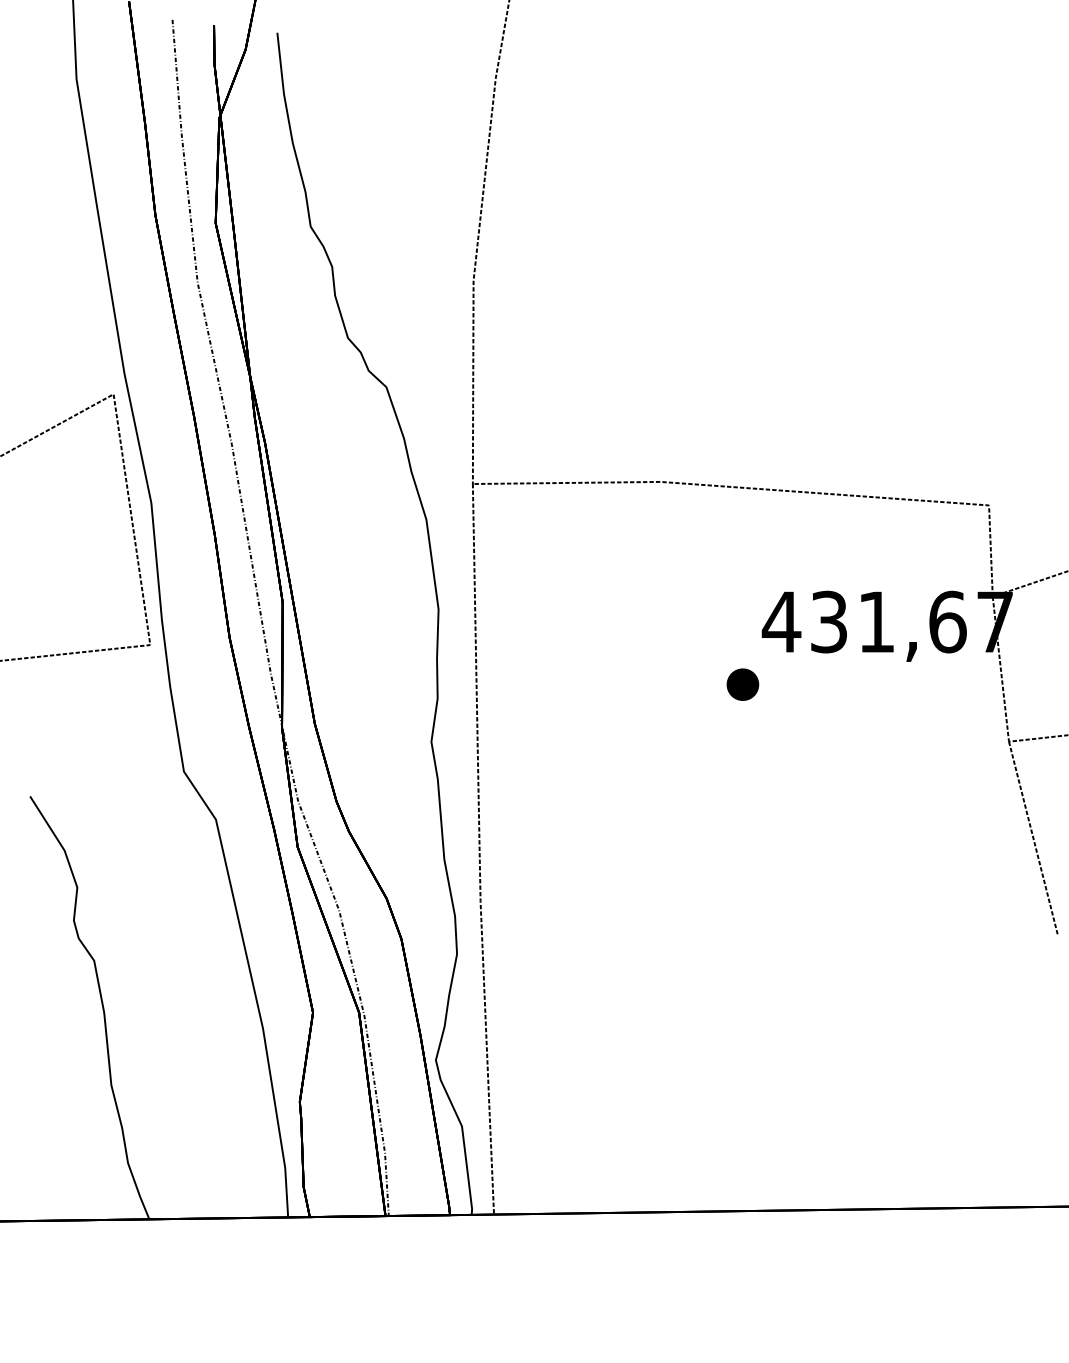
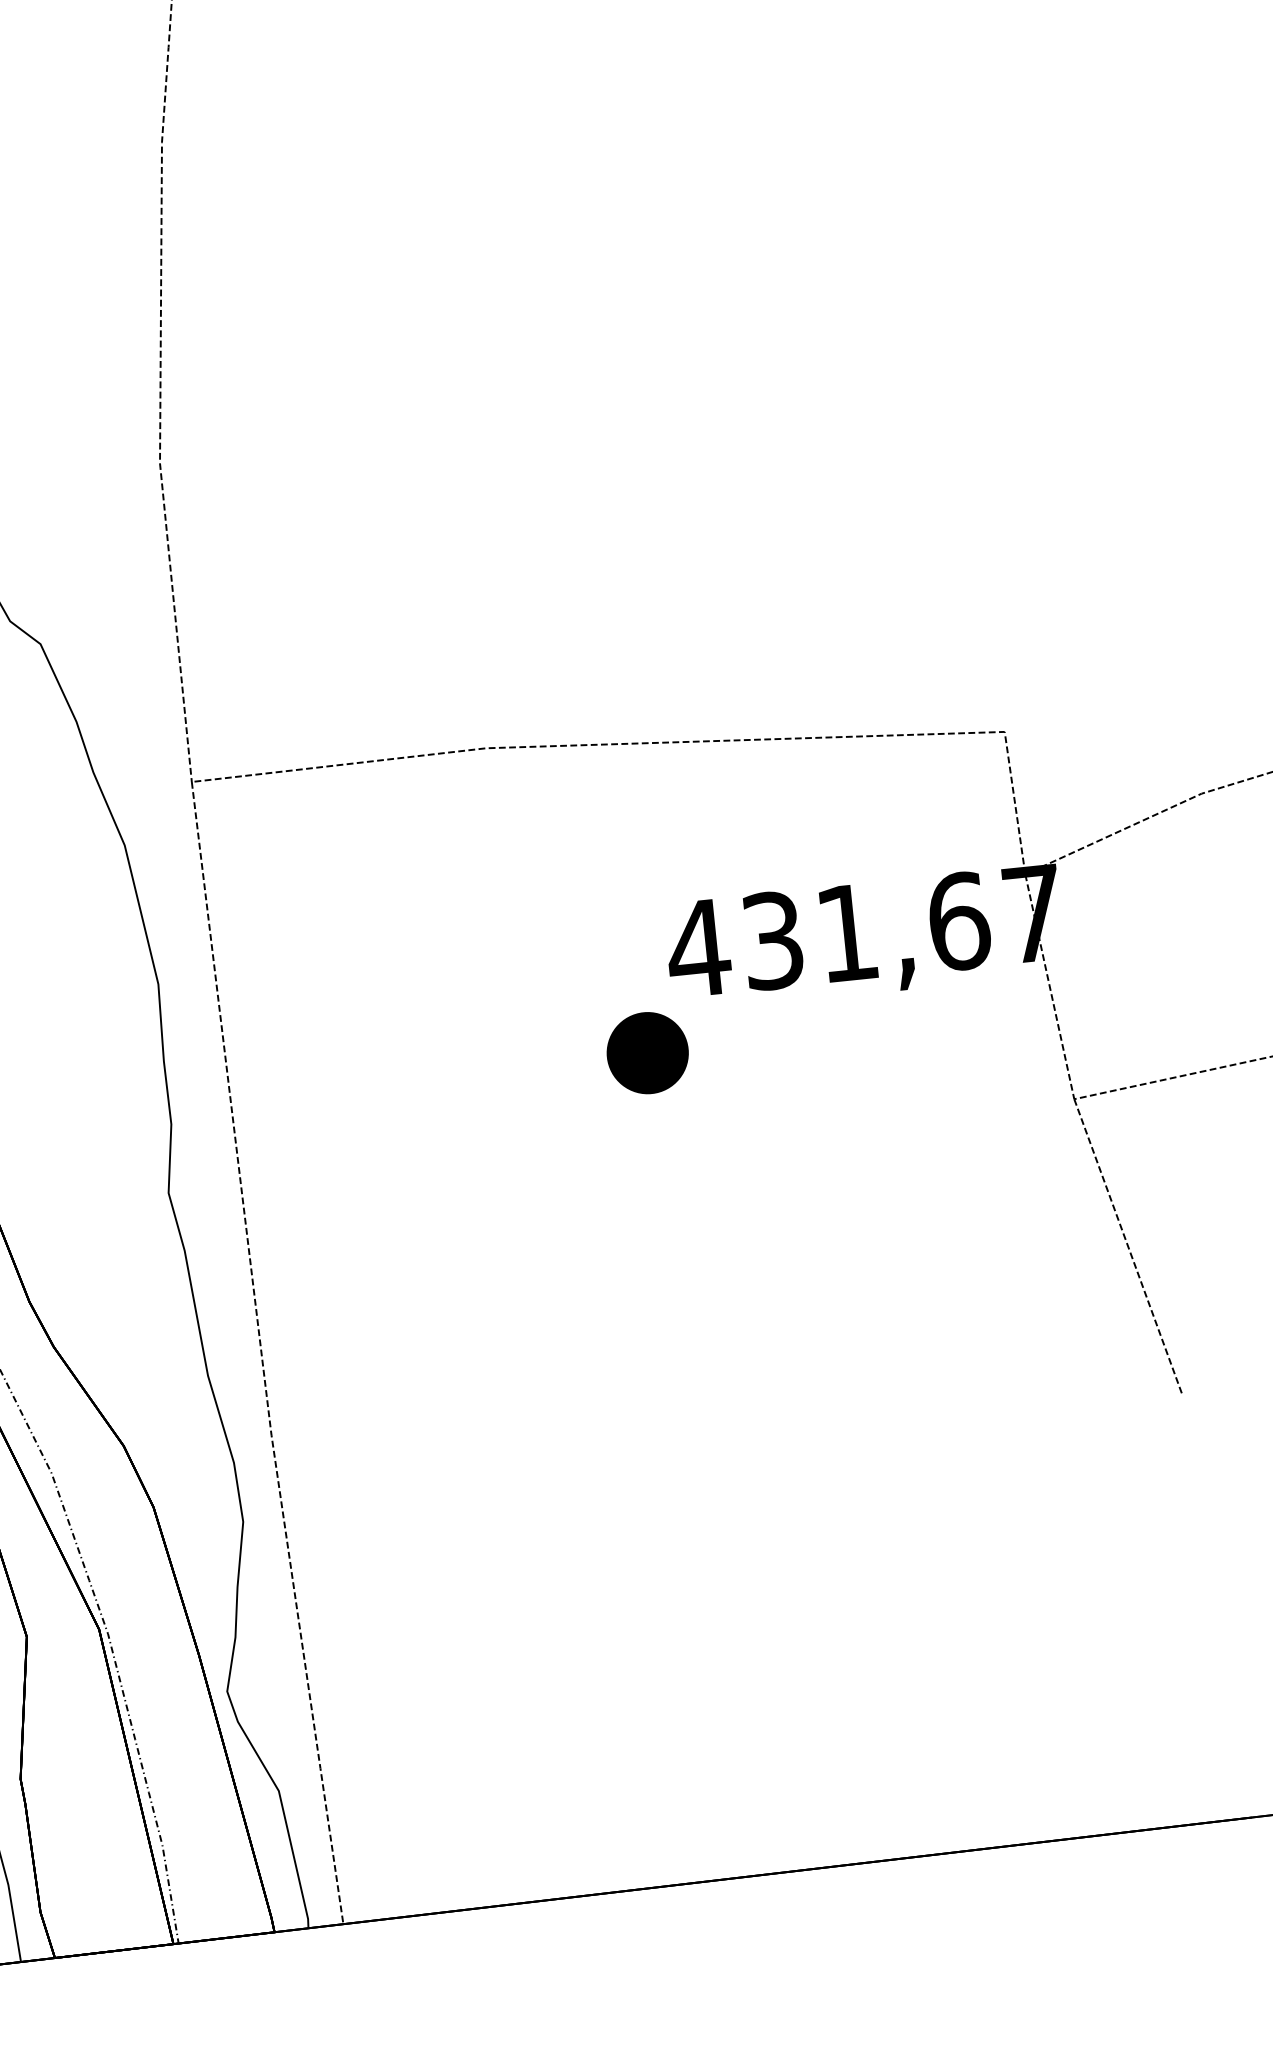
part: (742, 684) -> (647, 1052), size x1.6

